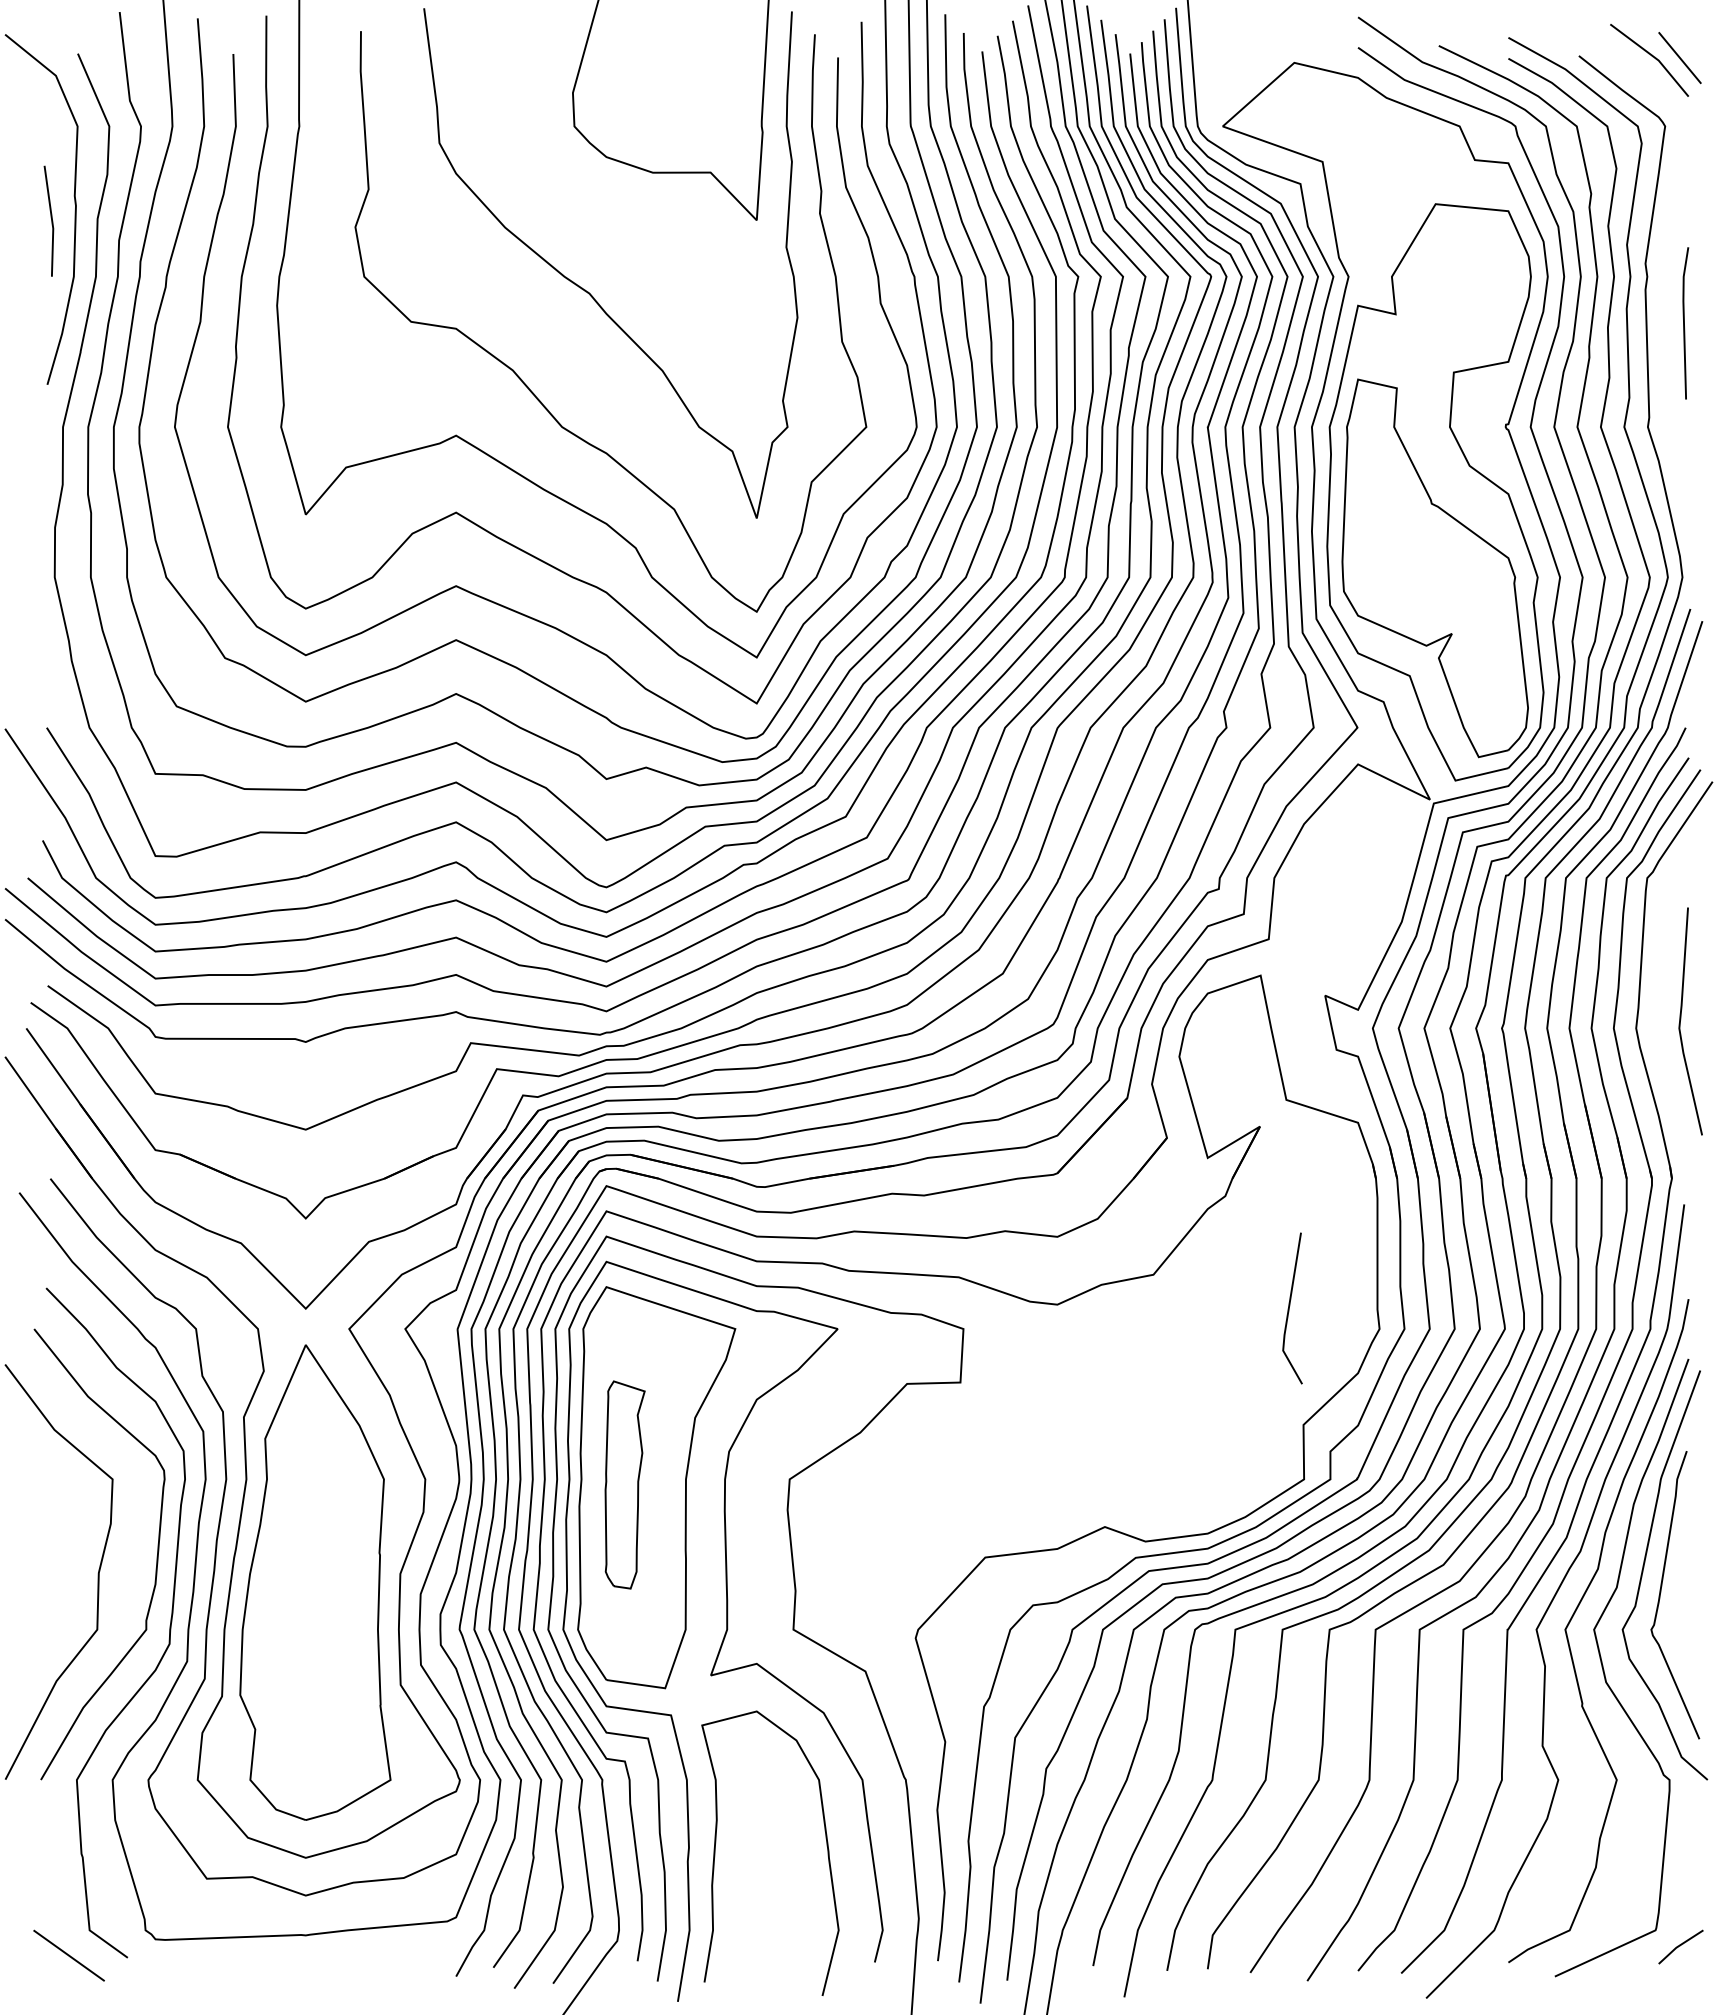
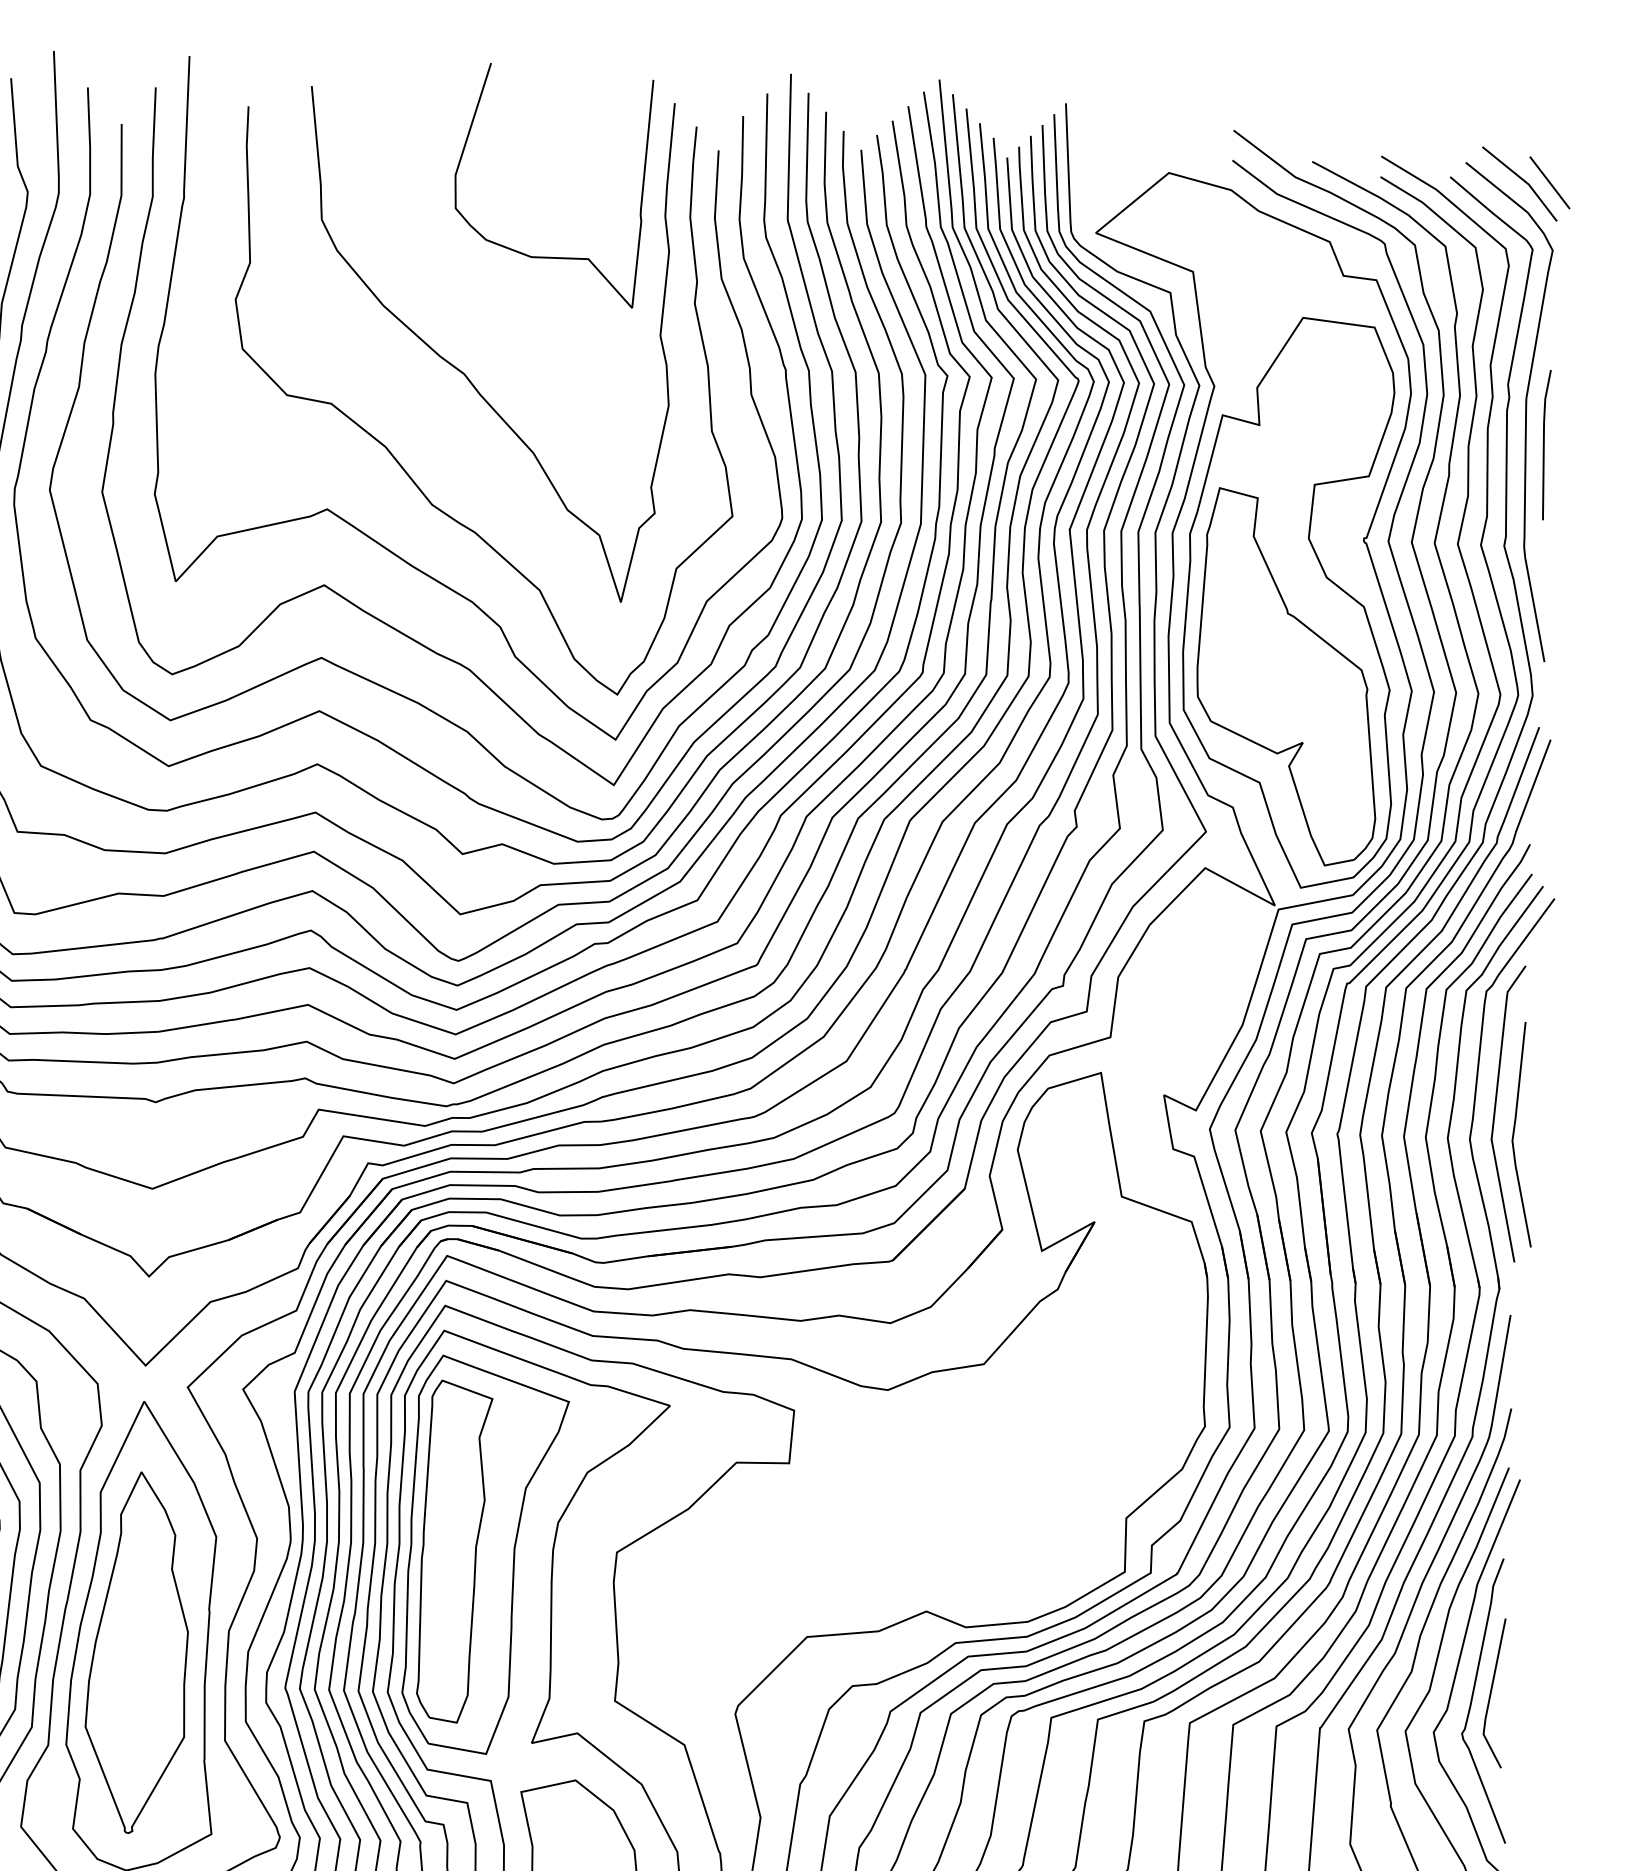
curve: (1663, 290) -> (1524, 411), added
curve: (1661, 999) -> (1495, 1111), added
line: (1289, 1308) -> (1491, 1692), moved
part: (624, 1484) -> (453, 1551), size x1.67
part: (309, 1599) -> (138, 1652), added

